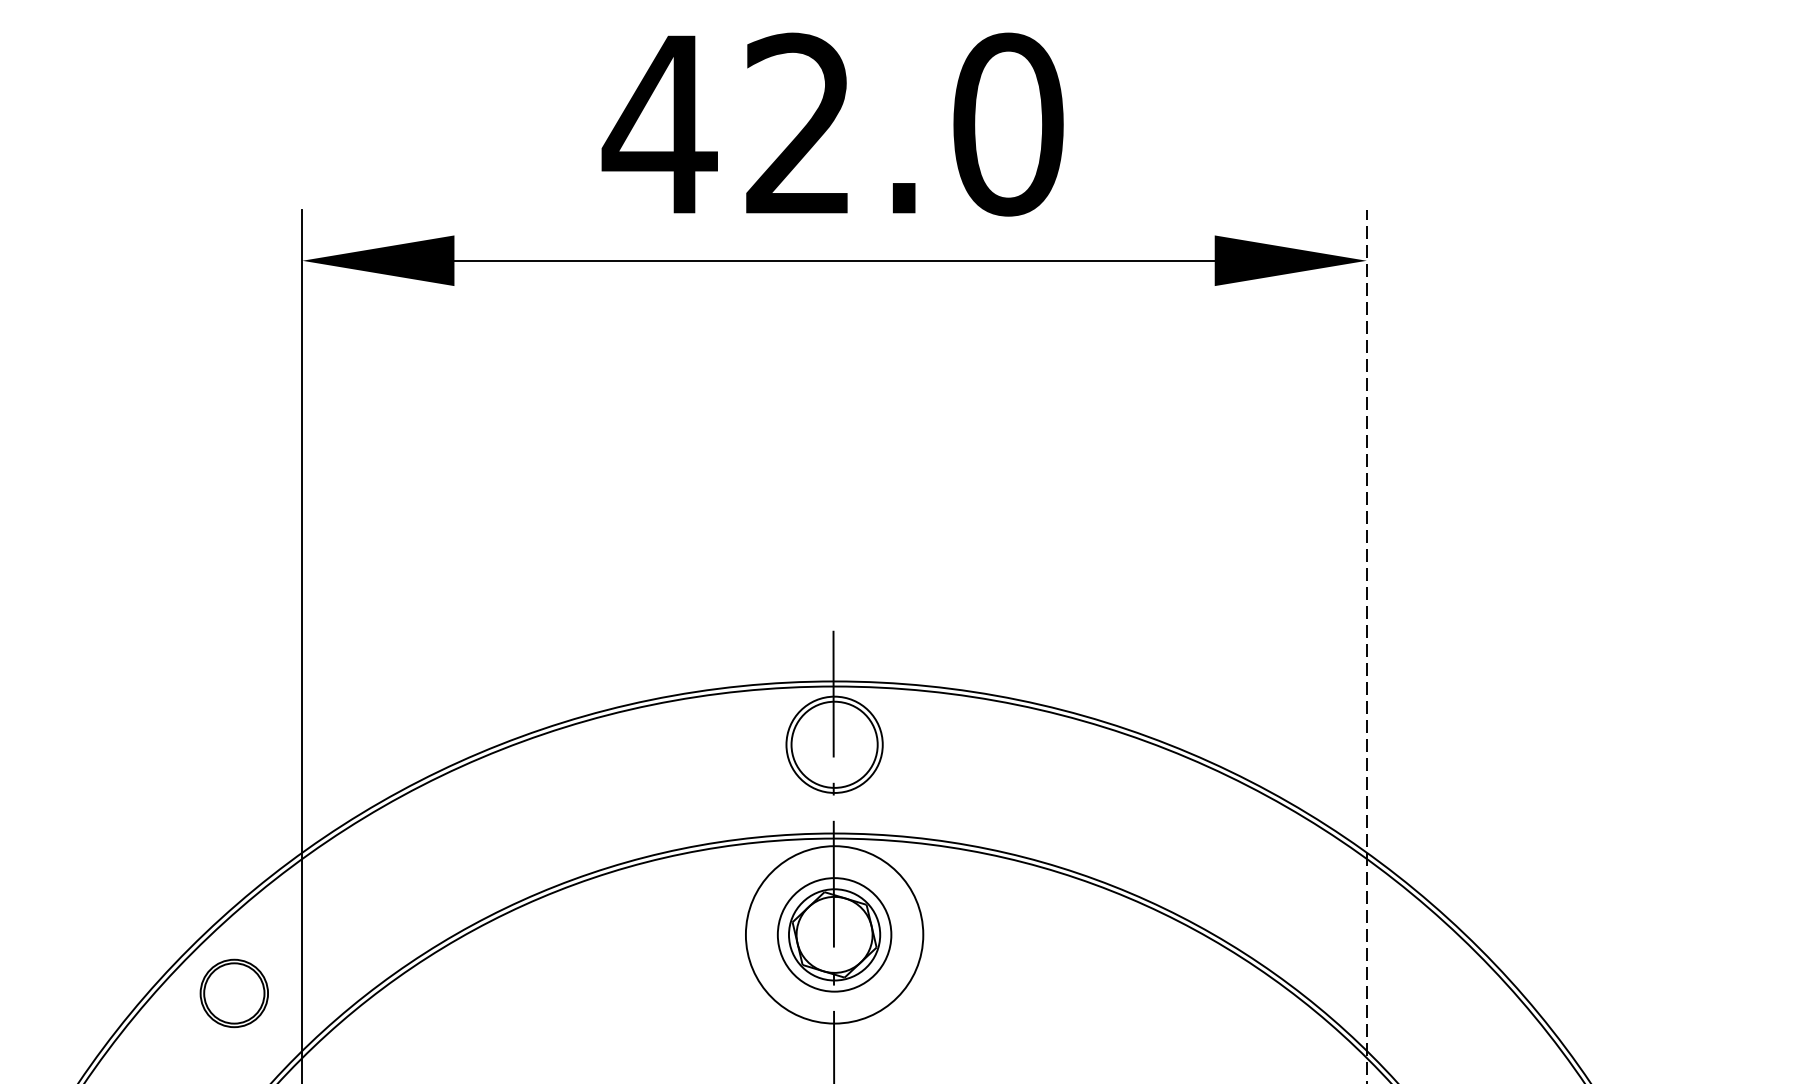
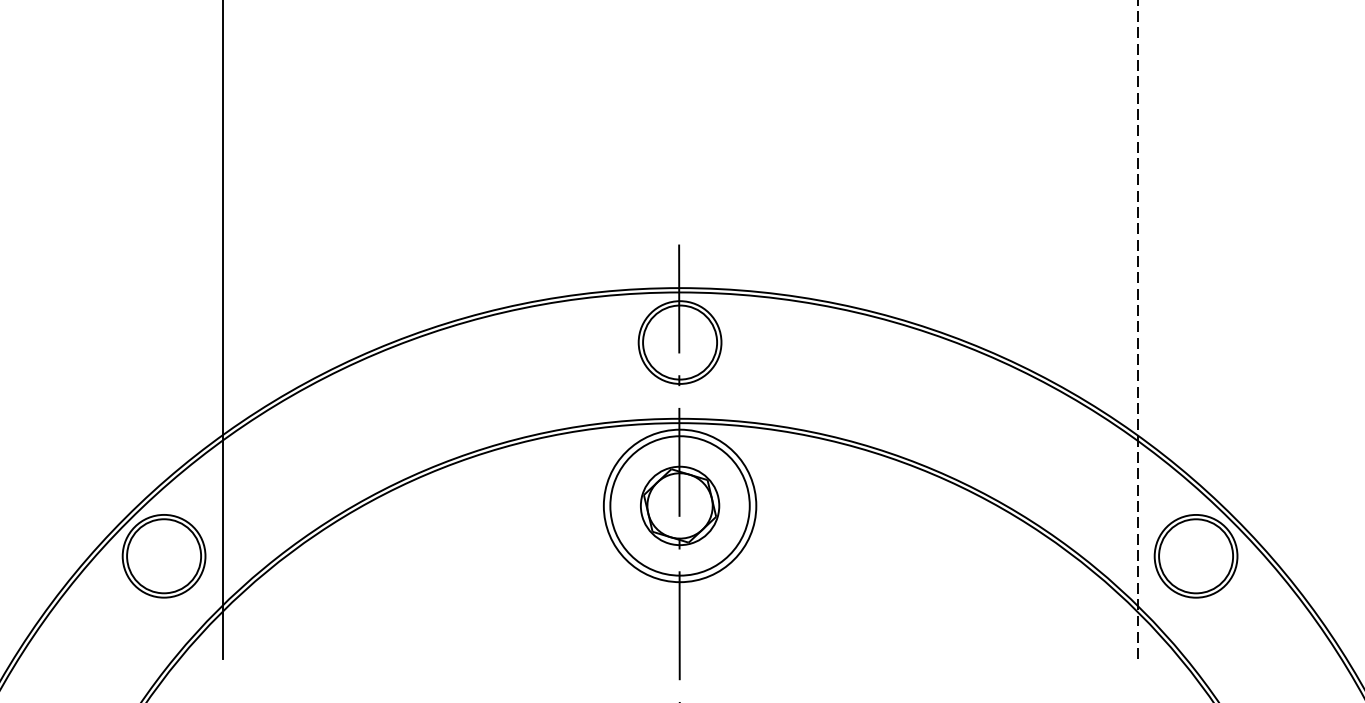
circle: (834, 934) -> (679, 505), size x1.43
part: (234, 993) -> (164, 556), size x1.43
part: (1434, 993) -> (1195, 556), added

